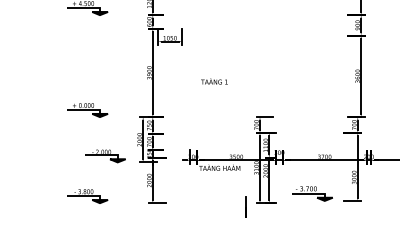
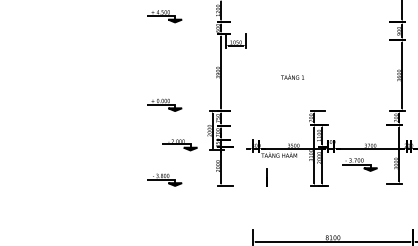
text: (214, 80) -> (292, 76), moved
part: (312, 193) -> (359, 164), moved
line: (245, 207) -> (266, 177), moved

